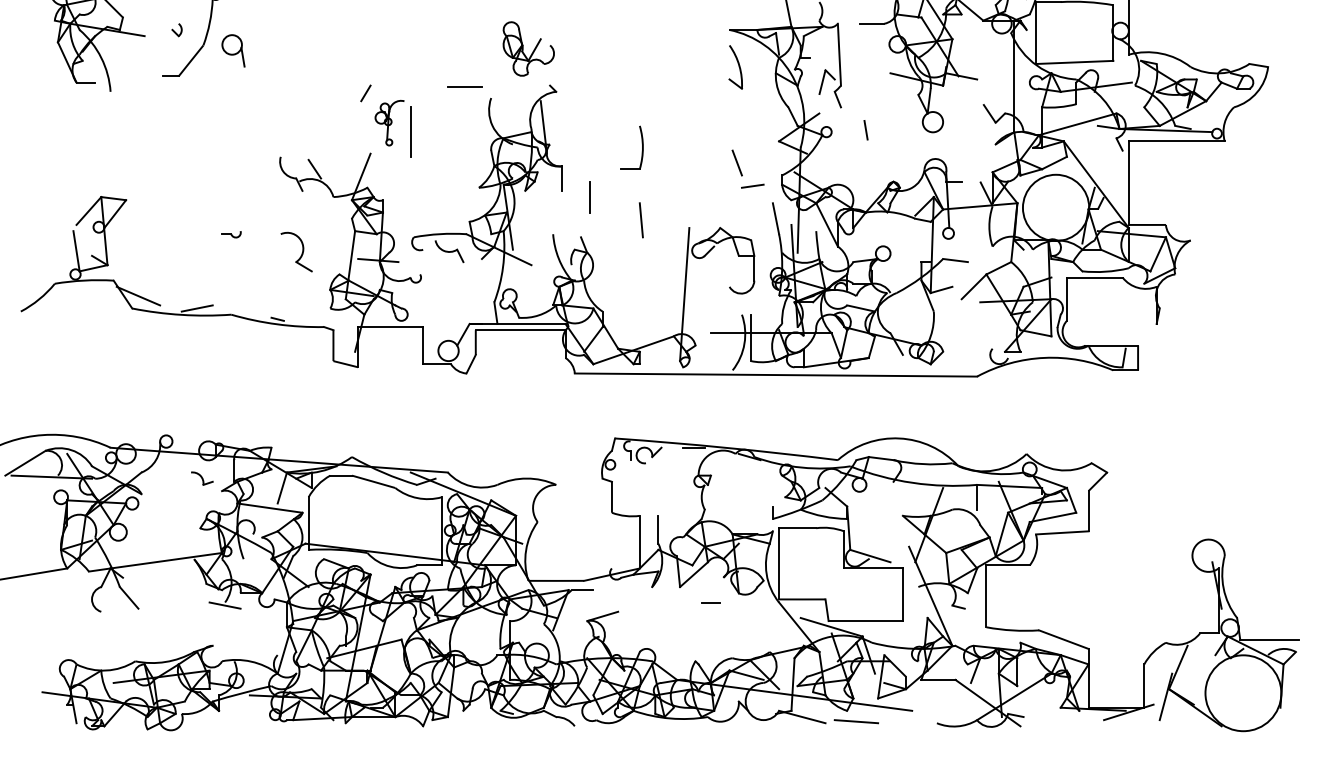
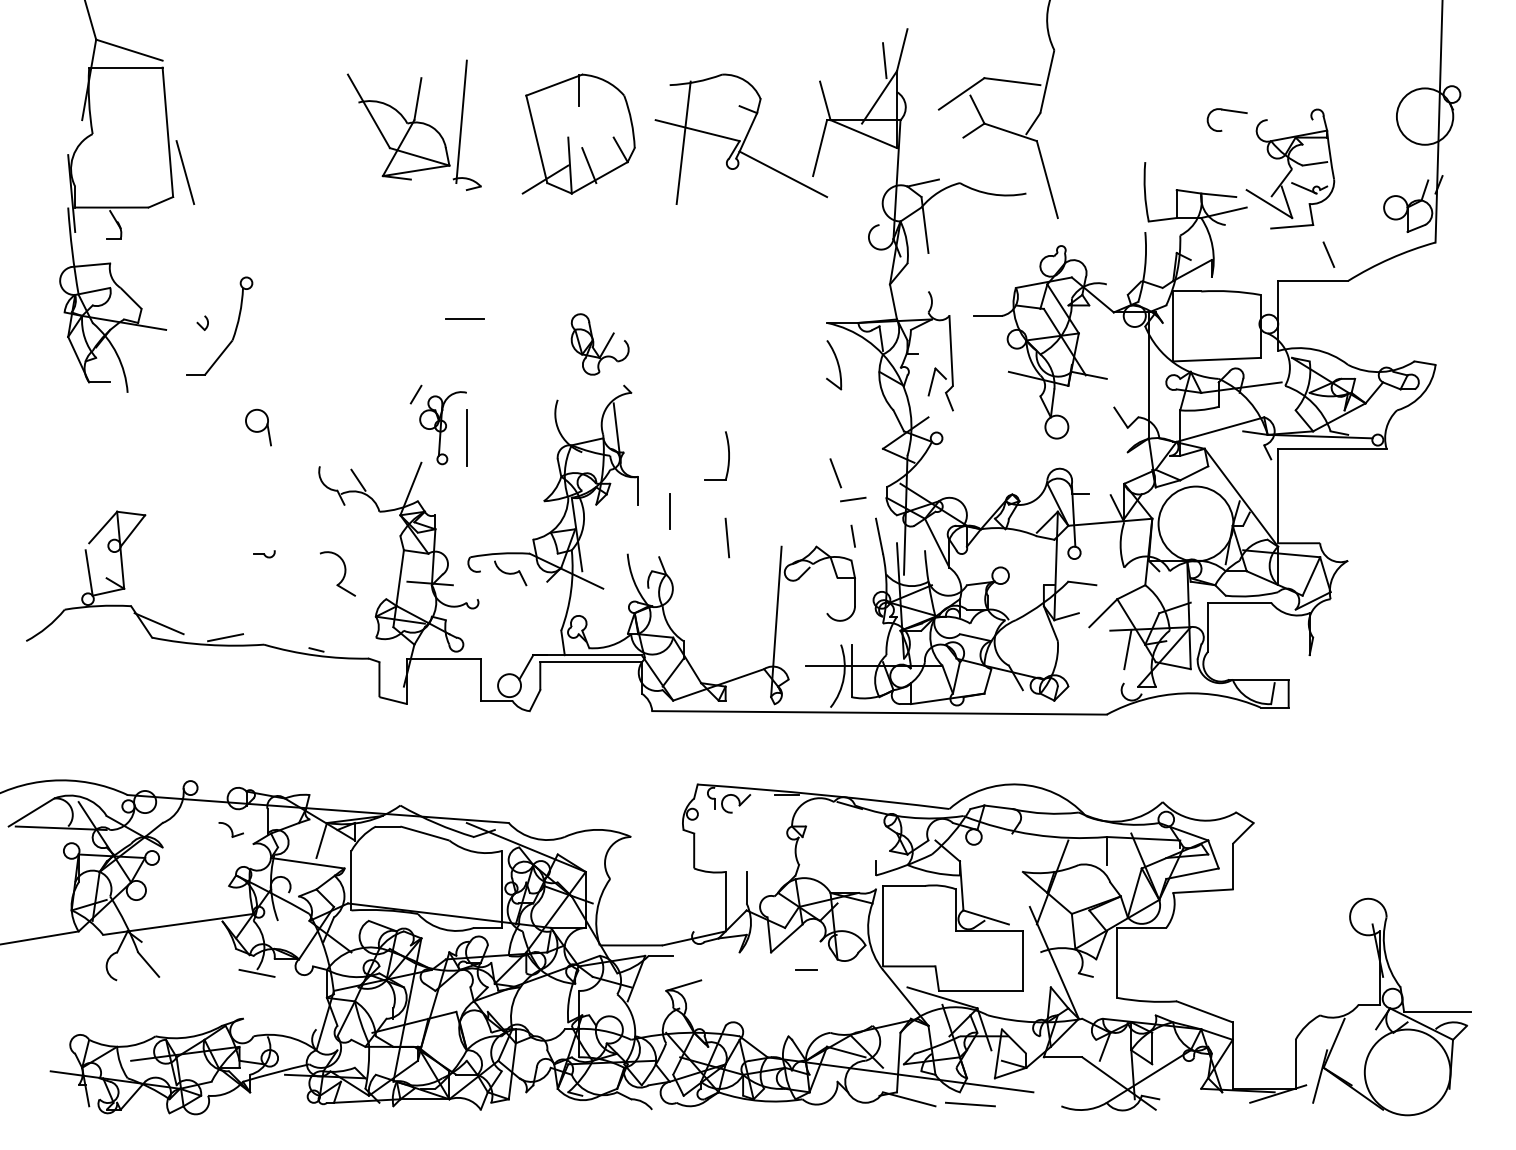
part: (233, 50) -> (258, 427), moved
line: (464, 86) -> (464, 318), moved
part: (389, 123) -> (442, 428), size x1.43
line: (865, 129) -> (852, 535), moved
line: (995, 318) -> (1127, 649), added

